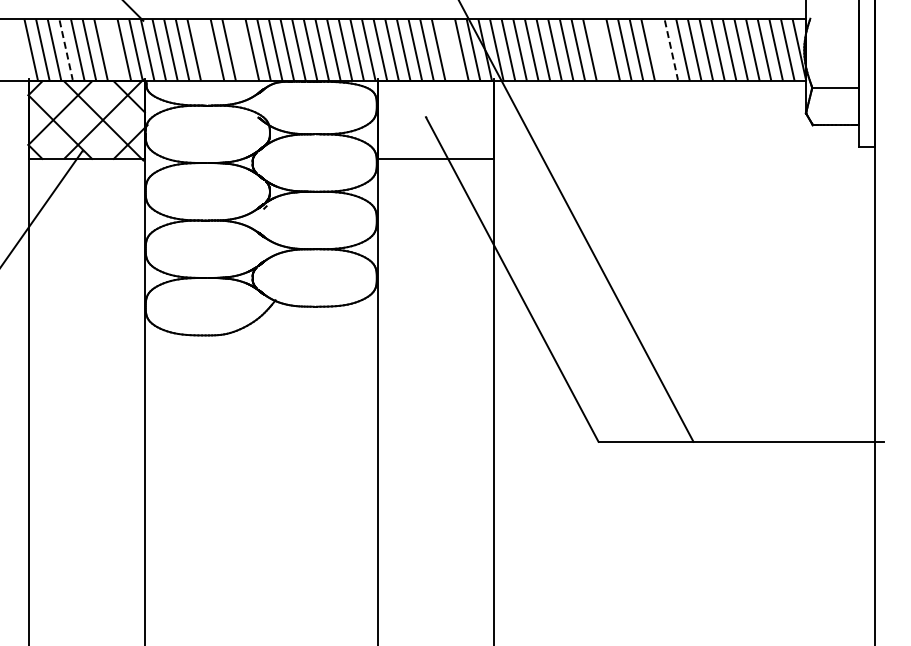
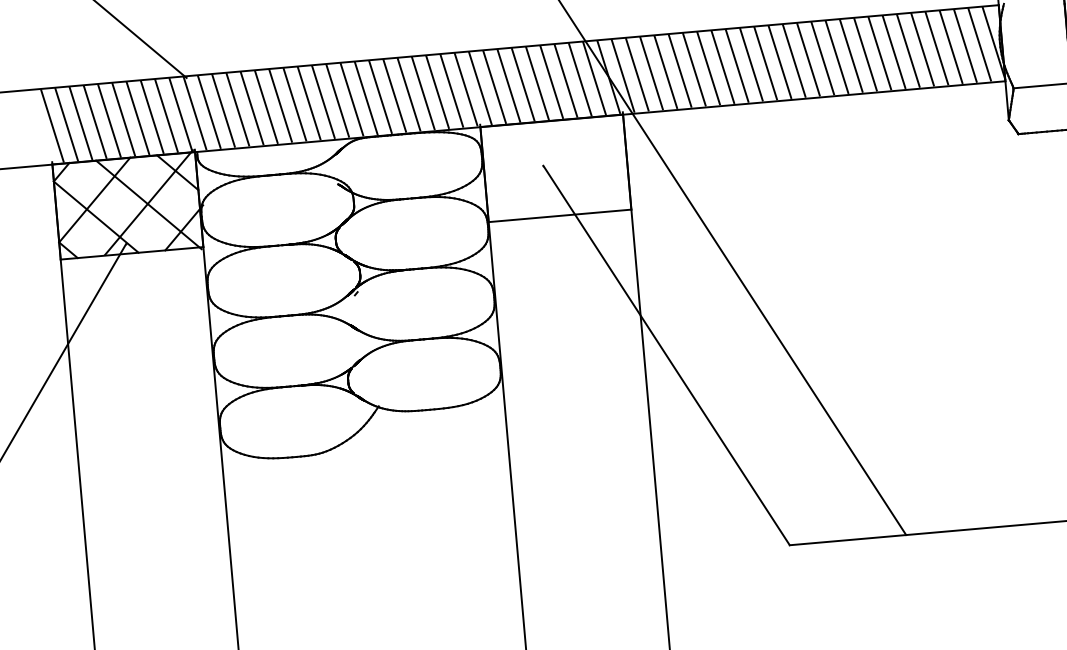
line: (112, 49) -> (151, 116), added
line: (205, 49) -> (265, 106), added
line: (240, 49) -> (308, 102), added
line: (449, 49) -> (564, 80), added
line: (601, 49) -> (751, 63), added
line: (659, 49) -> (822, 57), added
line: (66, 50) -> (95, 122), dashed -> solid
line: (671, 50) -> (837, 57), dashed -> solid

